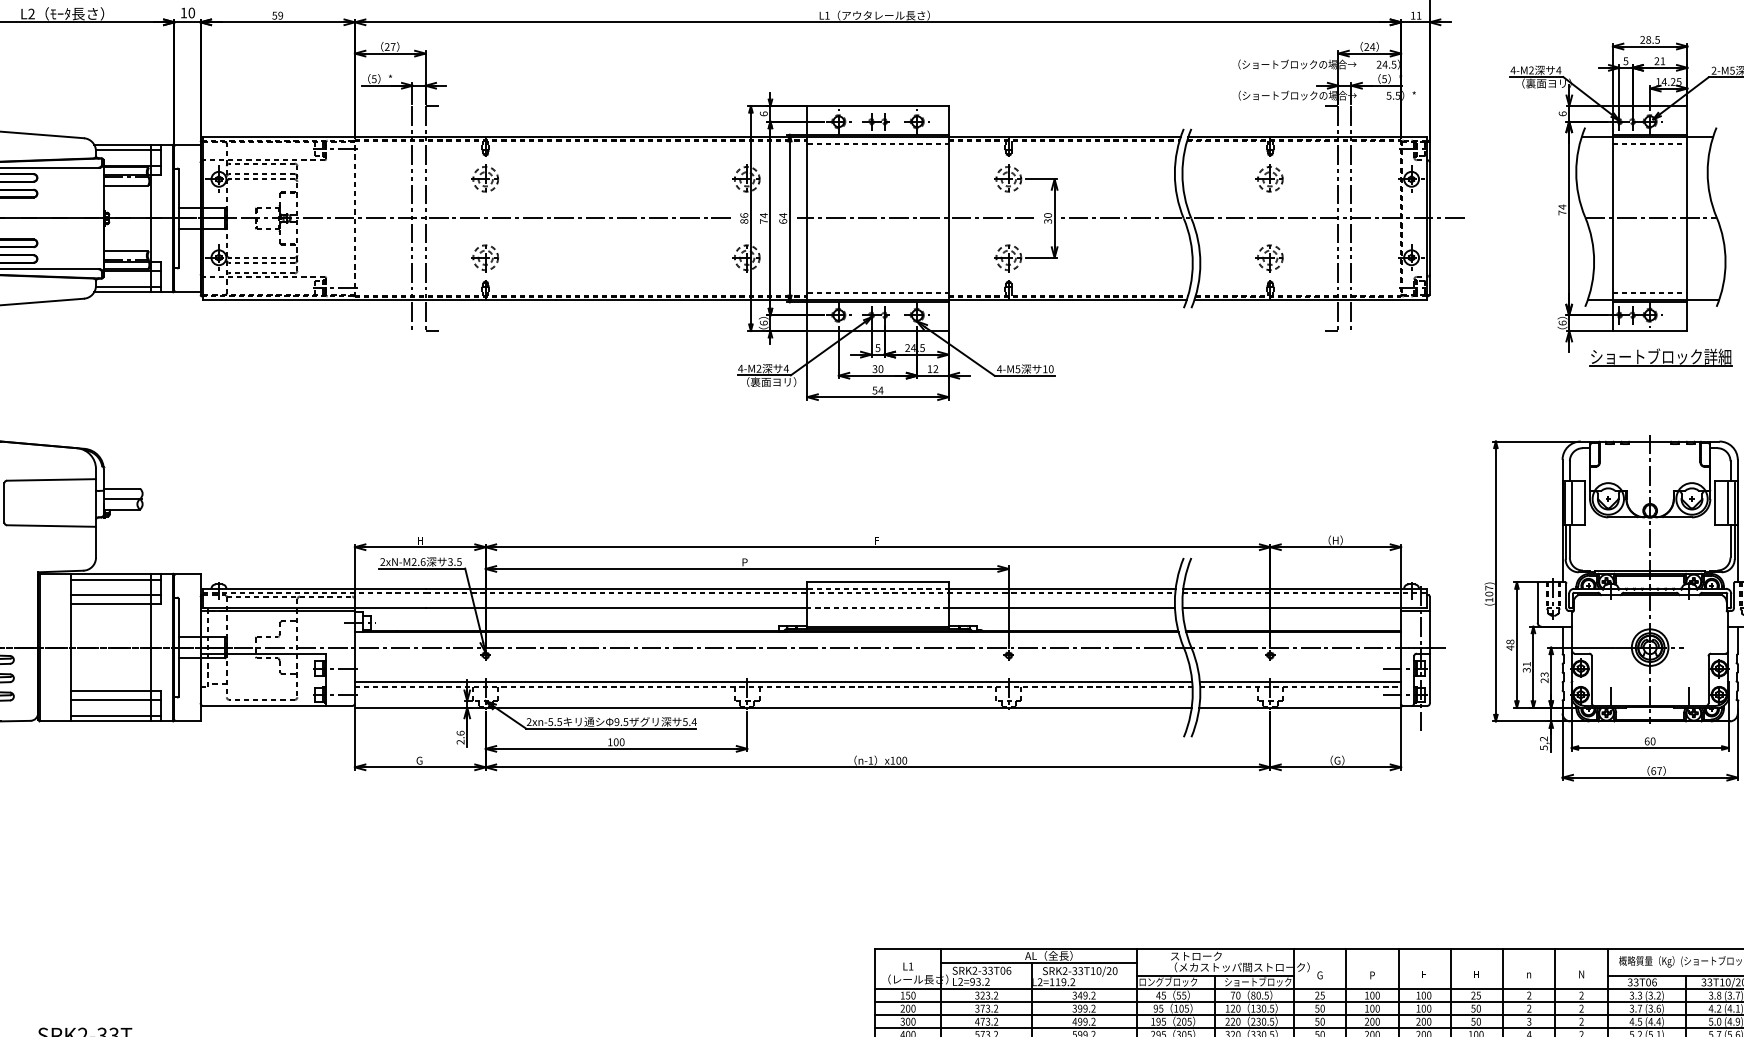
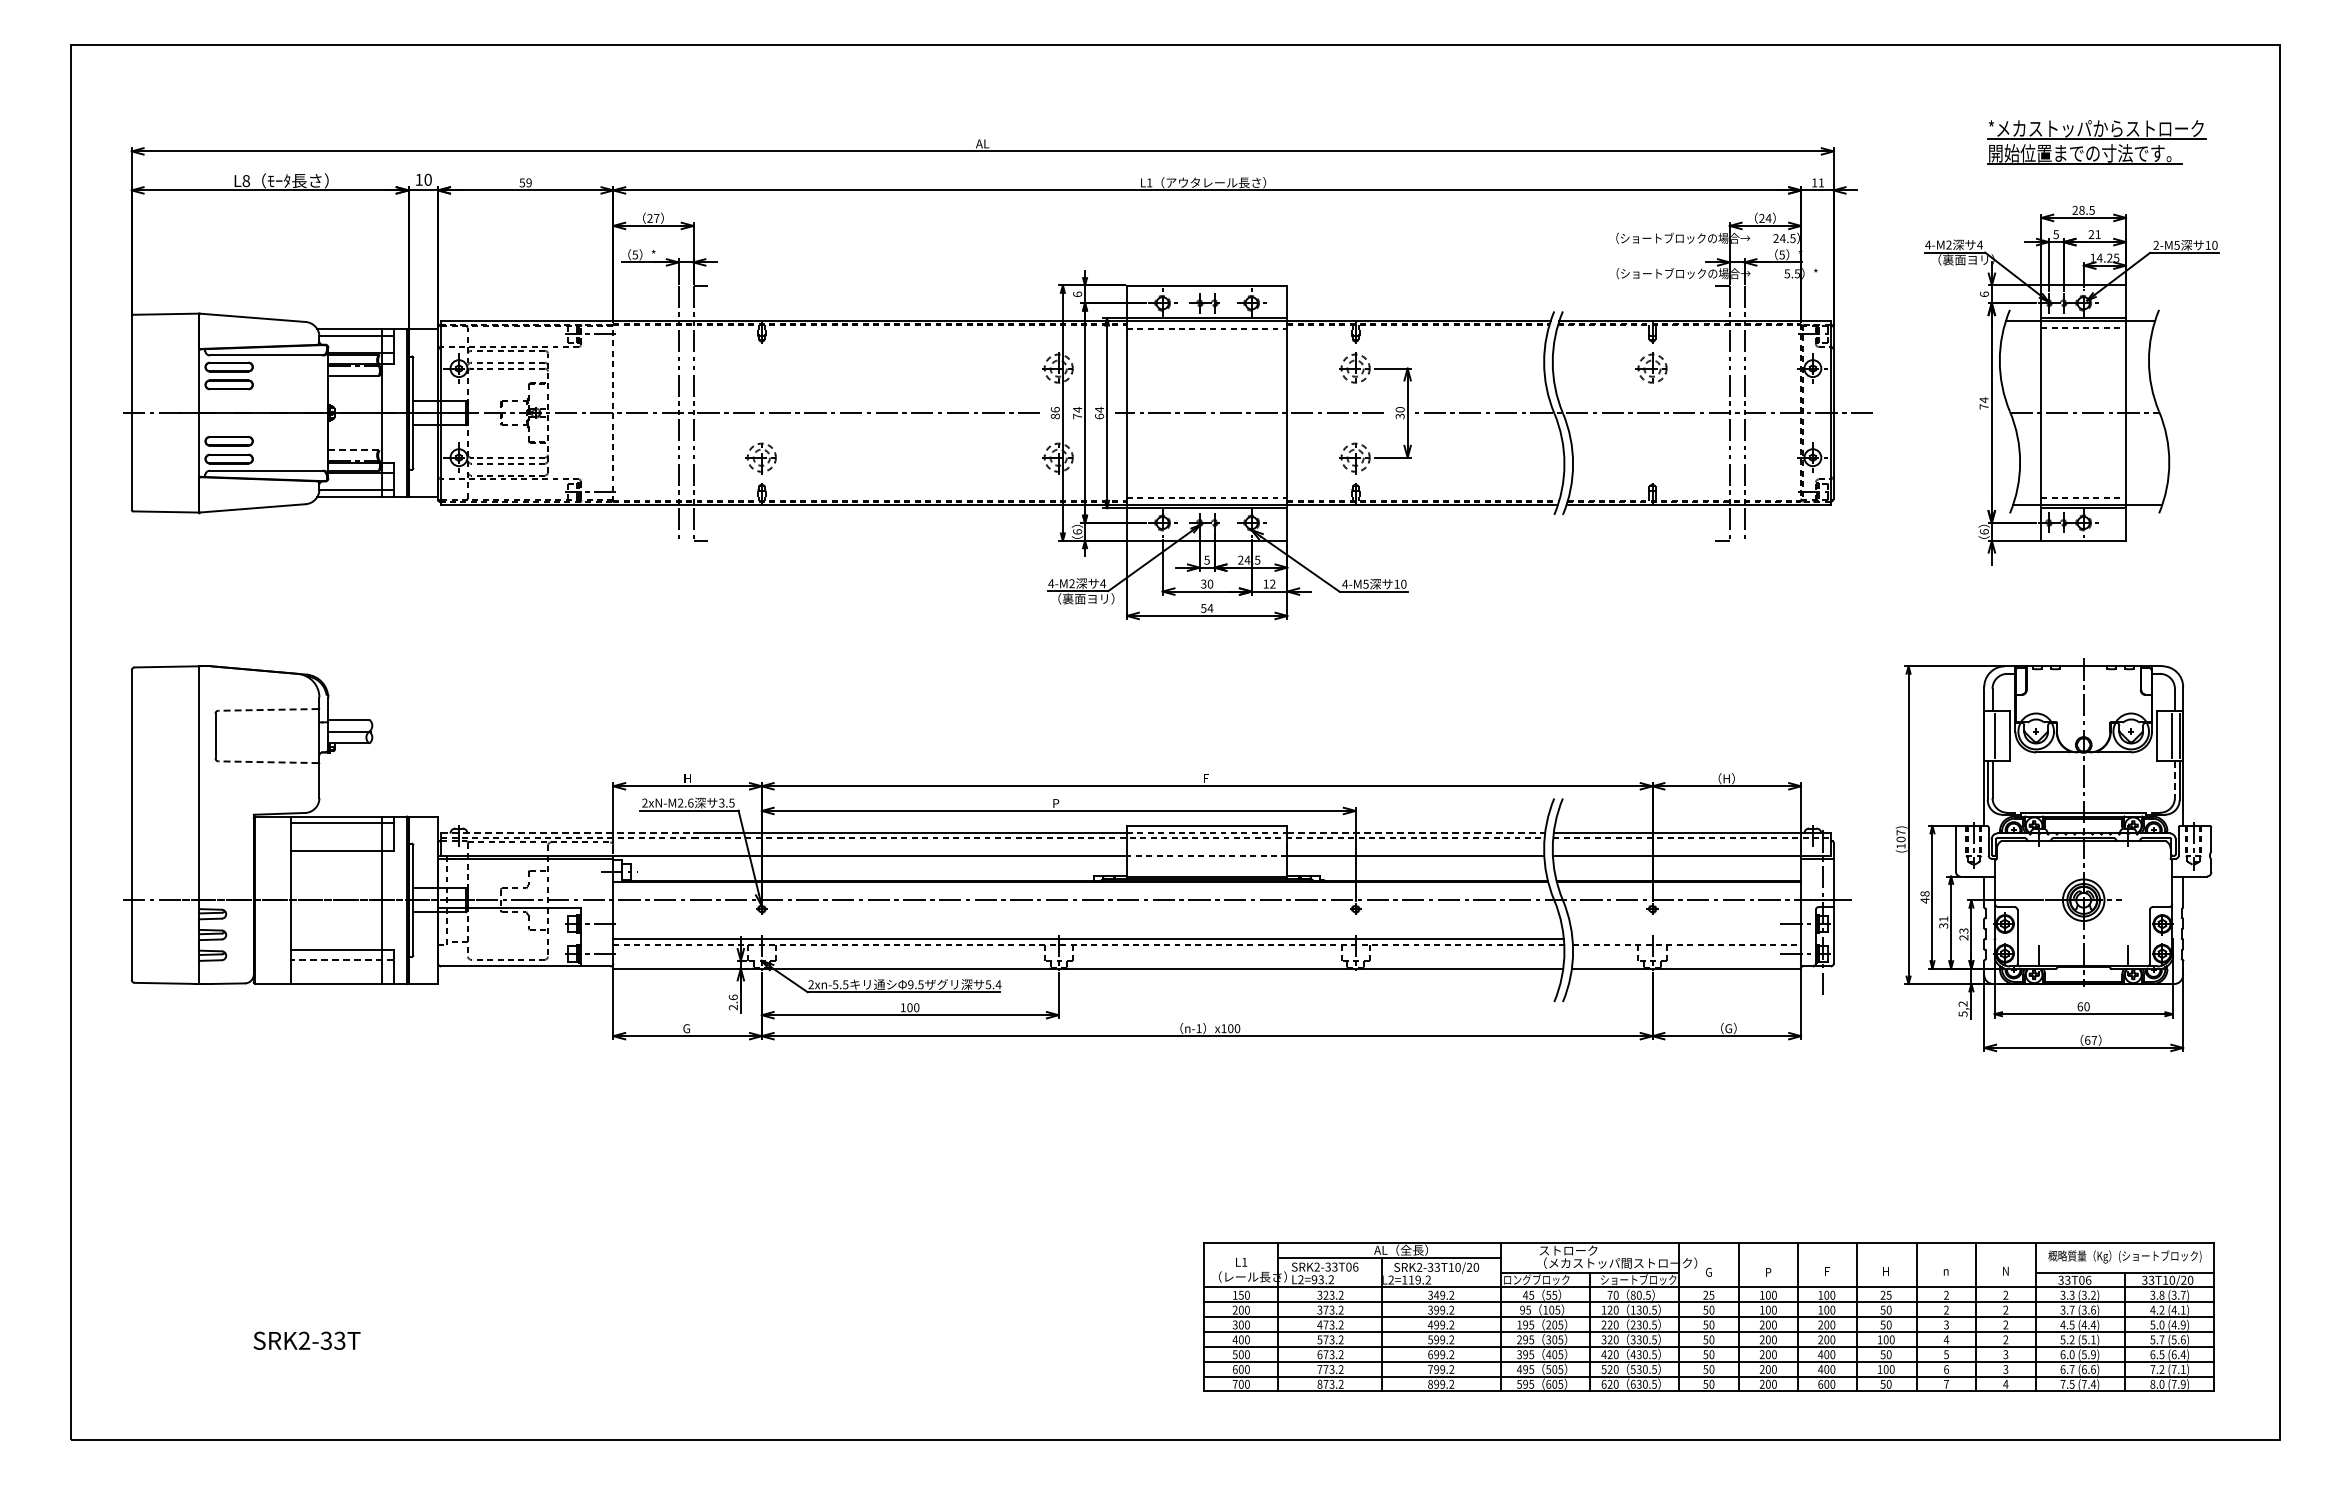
text: (30, 14) -> (245, 181), L2 -> L8
part: (484, 178) -> (760, 367), removed
line: (126, 251) -> (353, 450), solid -> dashed
part: (1269, 258) -> (1651, 458), removed
part: (1660, 357) -> (2095, 570), removed
line: (51, 479) -> (268, 709), solid -> dashed
line: (1565, 502) -> (1987, 735), removed
line: (51, 526) -> (268, 762), solid -> dashed
line: (1730, 542) -> (2174, 780), solid -> dashed
line: (314, 588) -> (567, 833), solid -> dashed
line: (1062, 588) -> (1416, 833), solid -> dashed
line: (115, 594) -> (341, 840), removed
line: (1300, 682) -> (1686, 939), removed
line: (116, 700) -> (342, 960), solid -> dashed
line: (115, 715) -> (341, 977), removed

